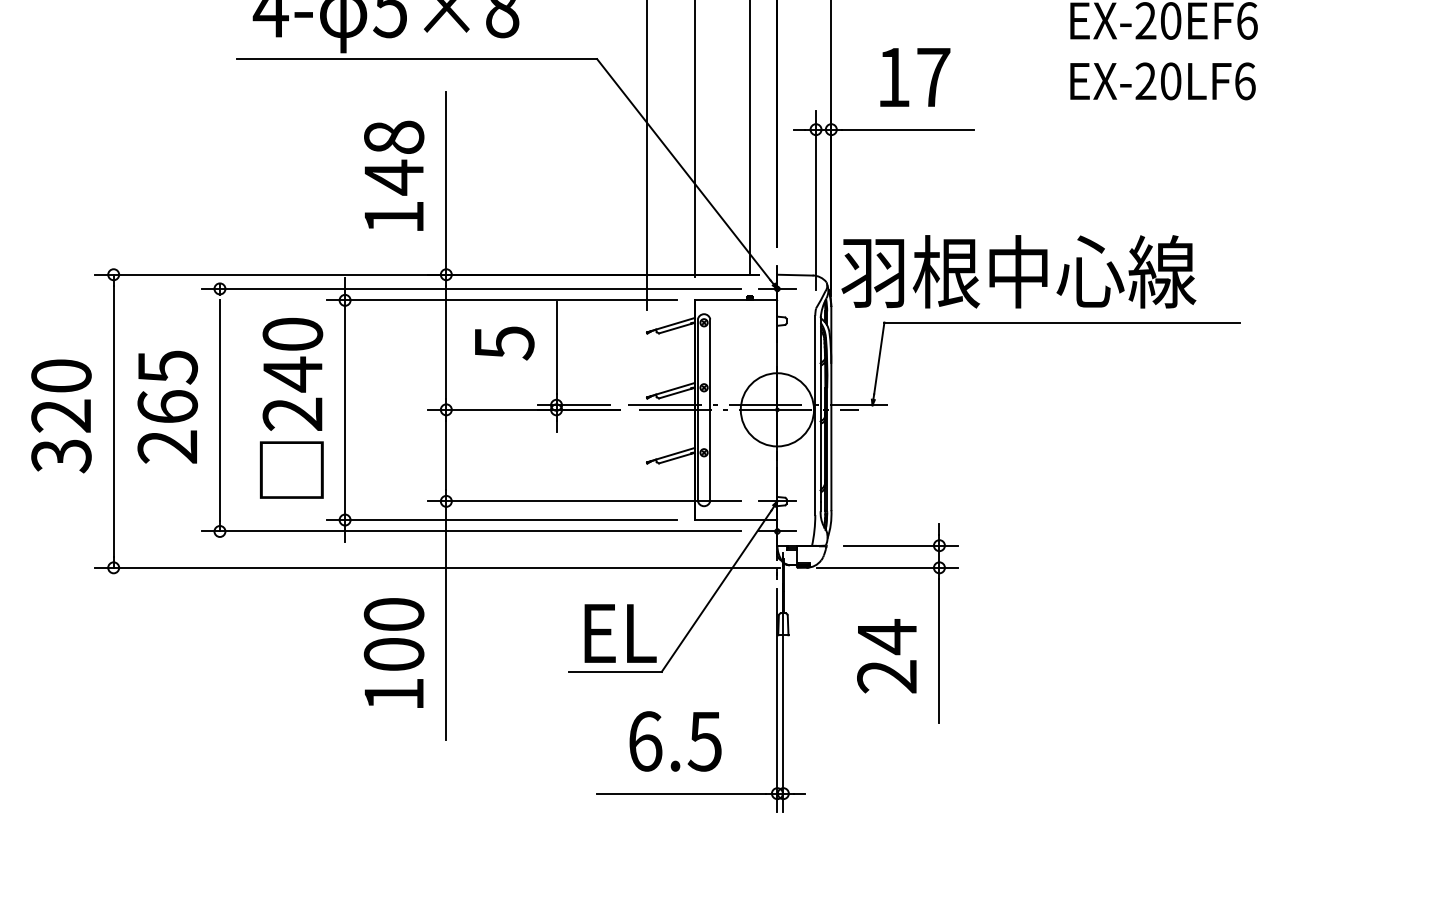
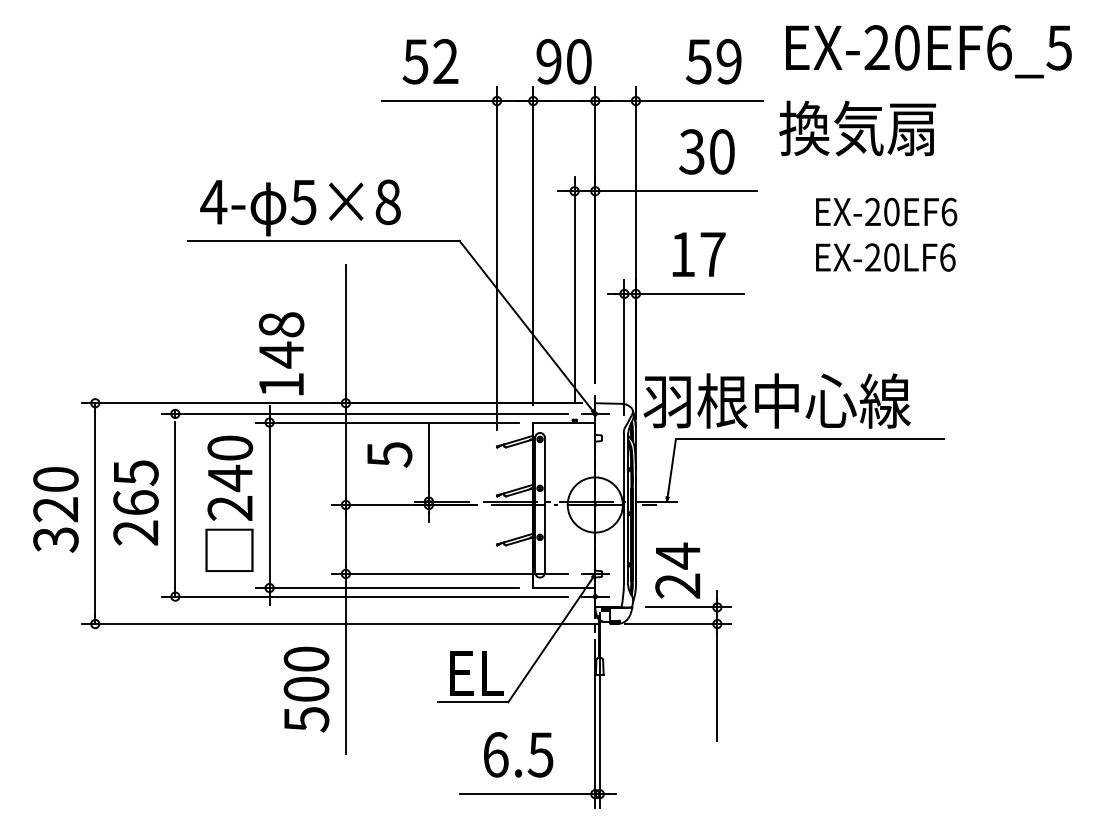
text: (394, 175) -> (281, 353), moved
text: (886, 656) -> (677, 570), moved
text: (394, 694) -> (306, 719), 100 -> 500

